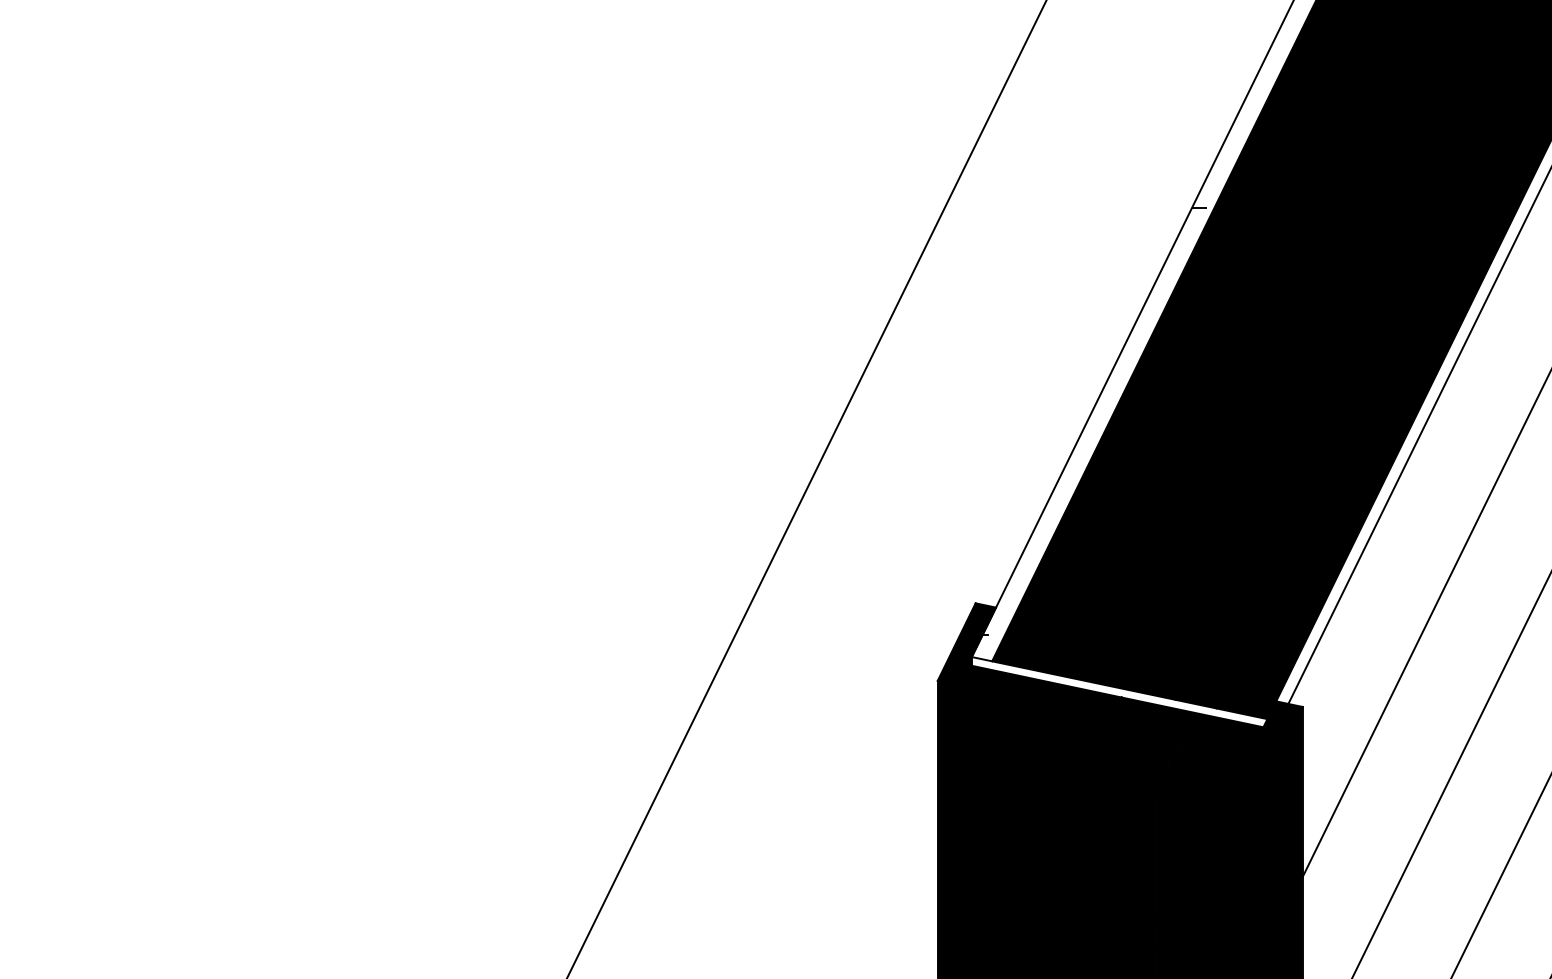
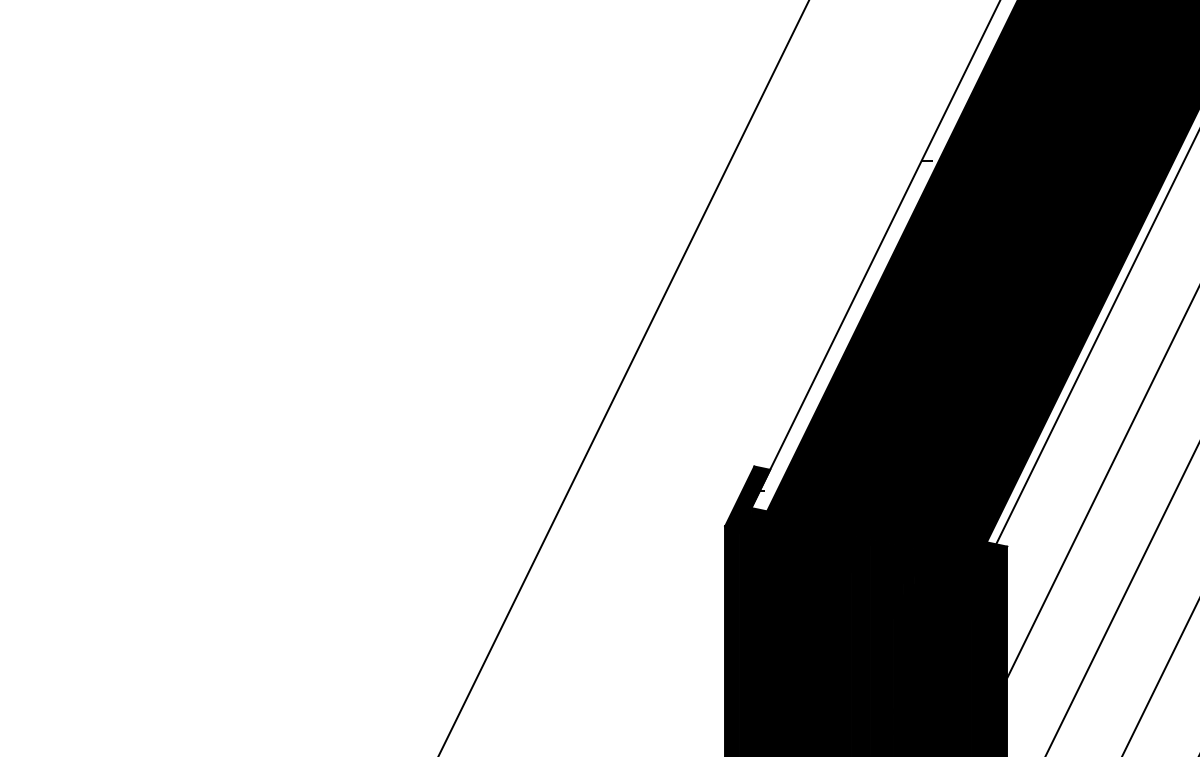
fill: (1119, 692) -> (865, 535), added

